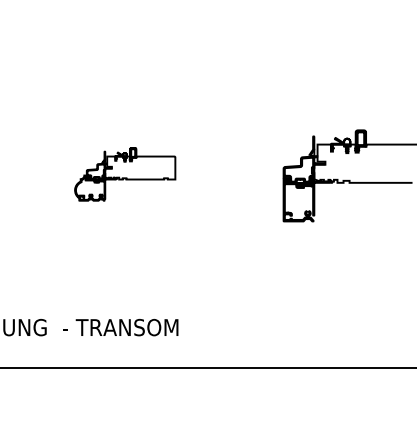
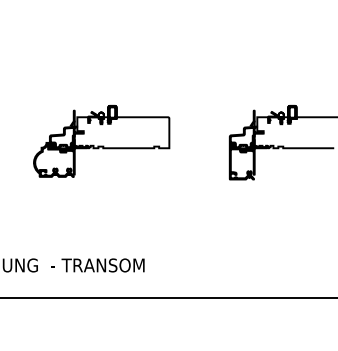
part: (124, 174) -> (100, 141), size x1.67

